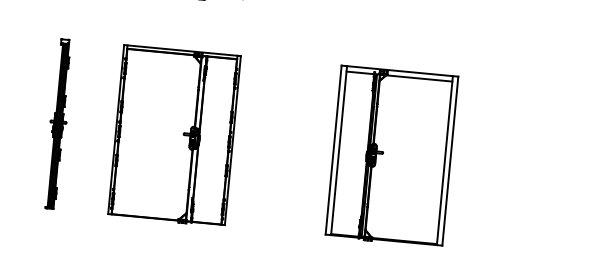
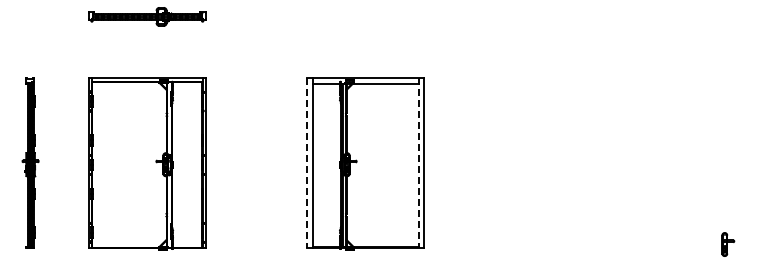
line: (333, 150) -> (307, 163), solid -> dashed
line: (444, 160) -> (418, 163), solid -> dashed

